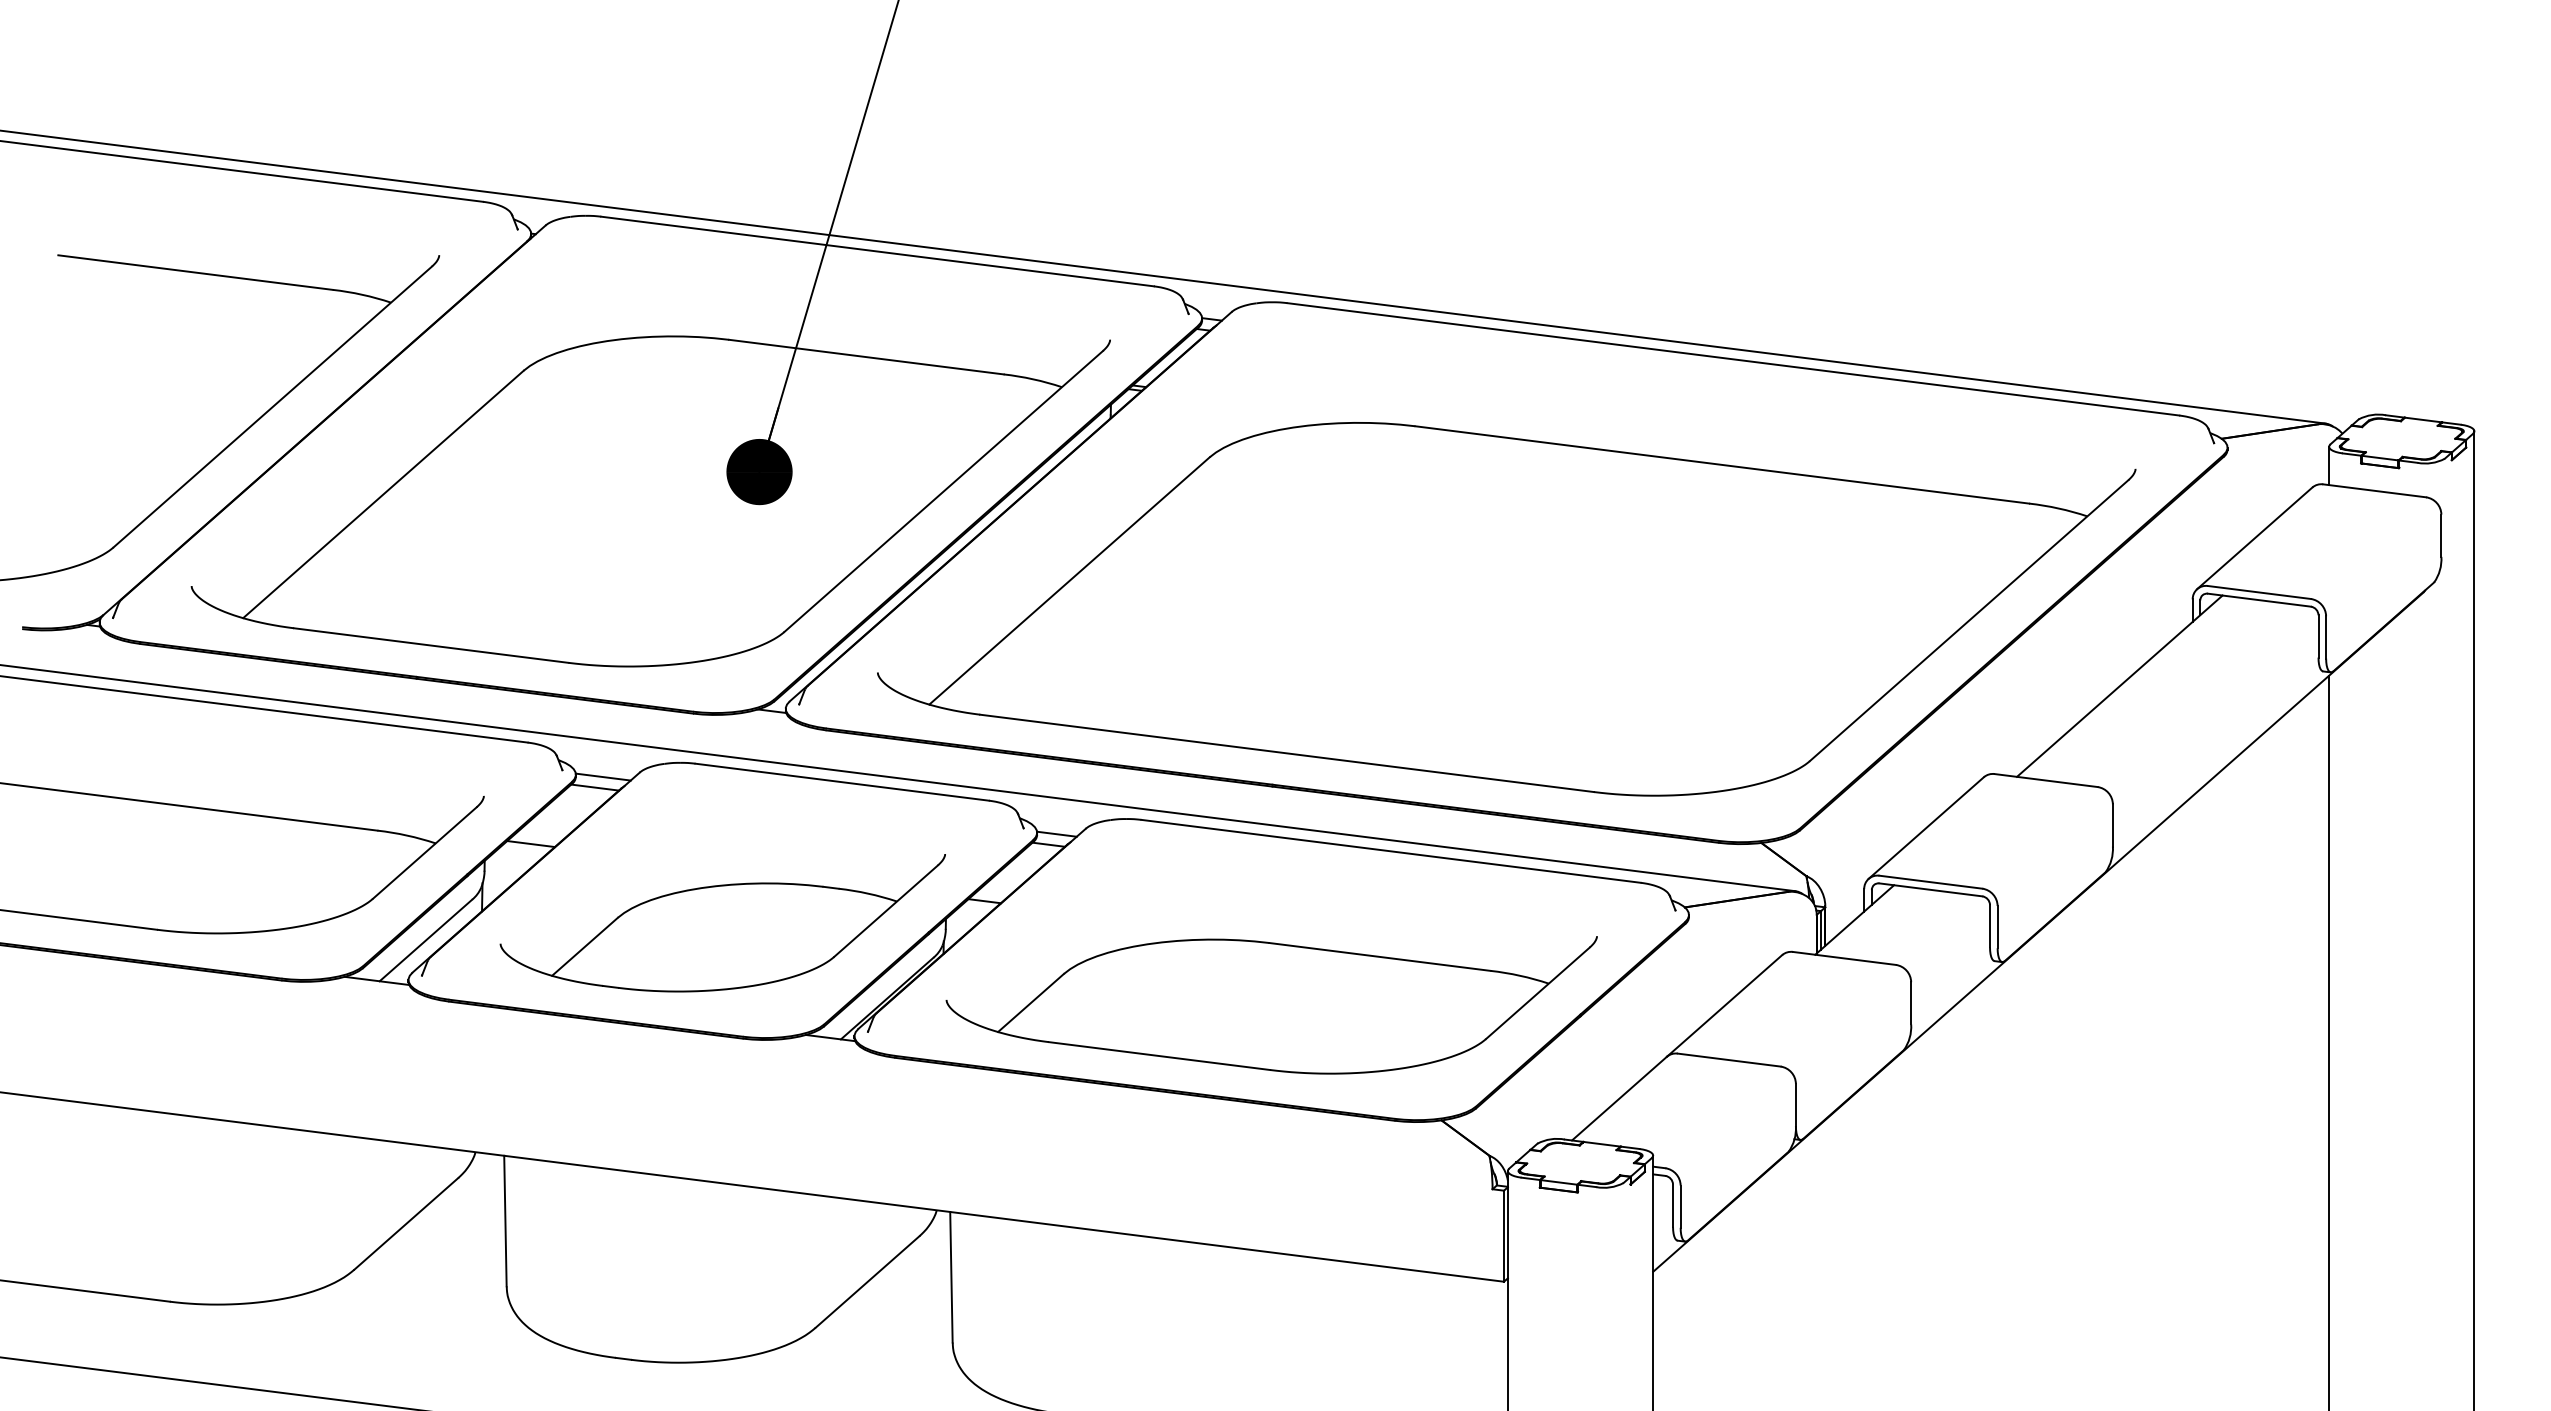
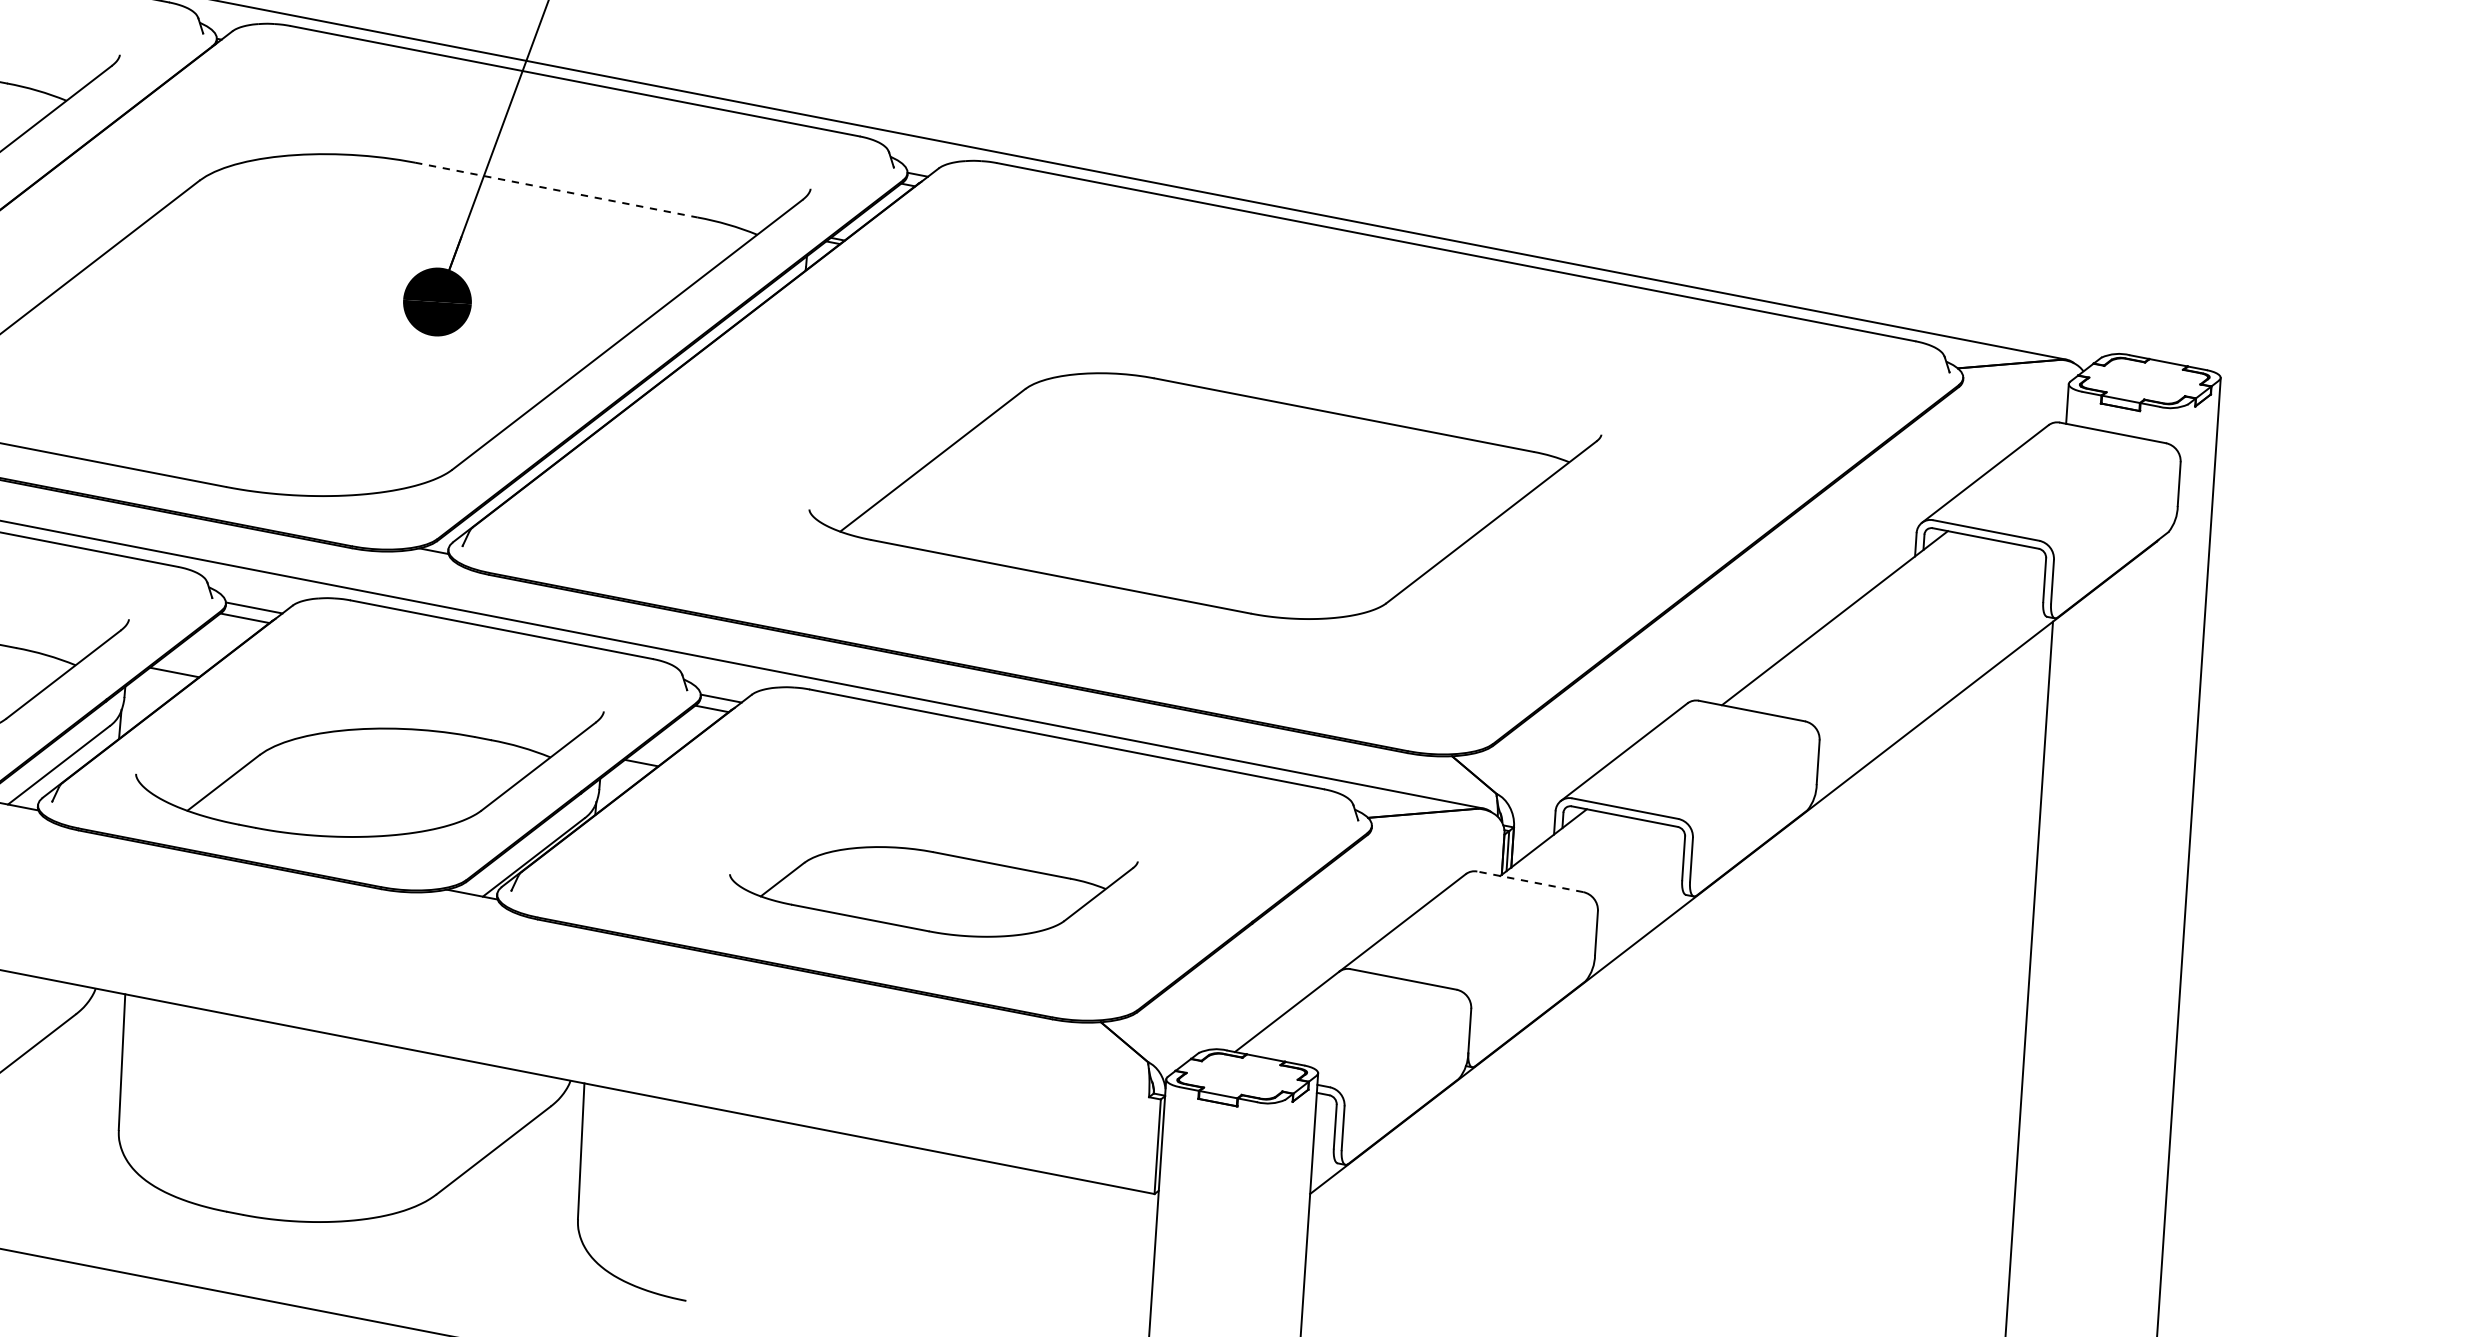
line: (866, 357) -> (556, 190), solid -> dashed
part: (1506, 609) -> (1203, 496), size x0.6
line: (1844, 958) -> (1530, 881), solid -> dashed
part: (1271, 1005) -> (932, 891), size x0.6

